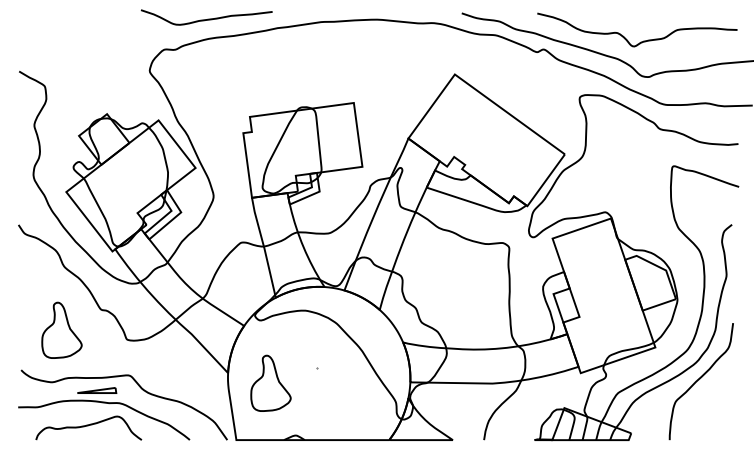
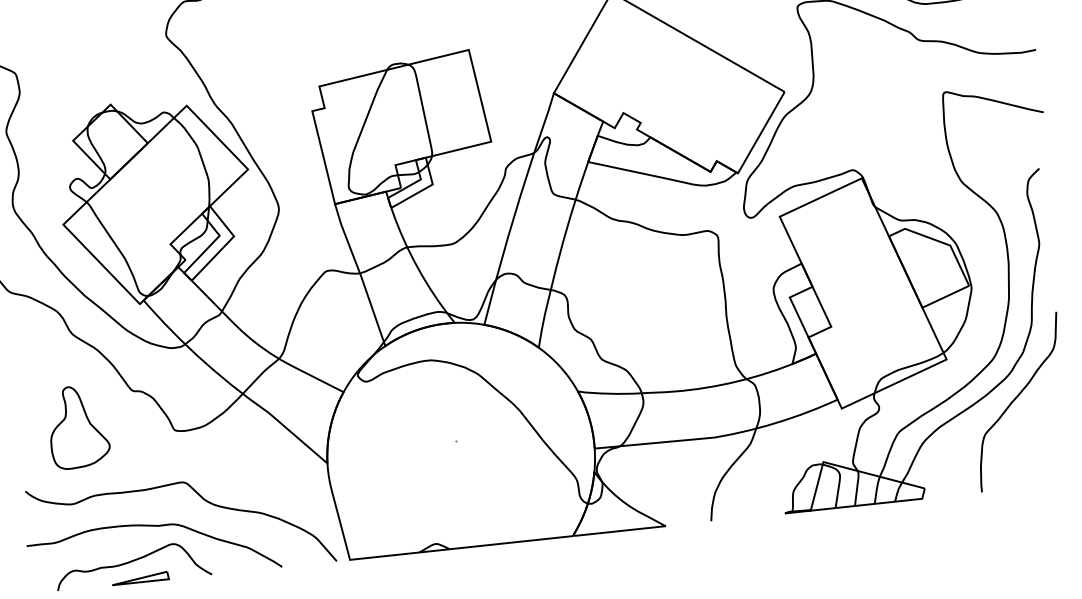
part: (270, 382) -> (390, 470), removed
part: (97, 390) -> (141, 578), moved

